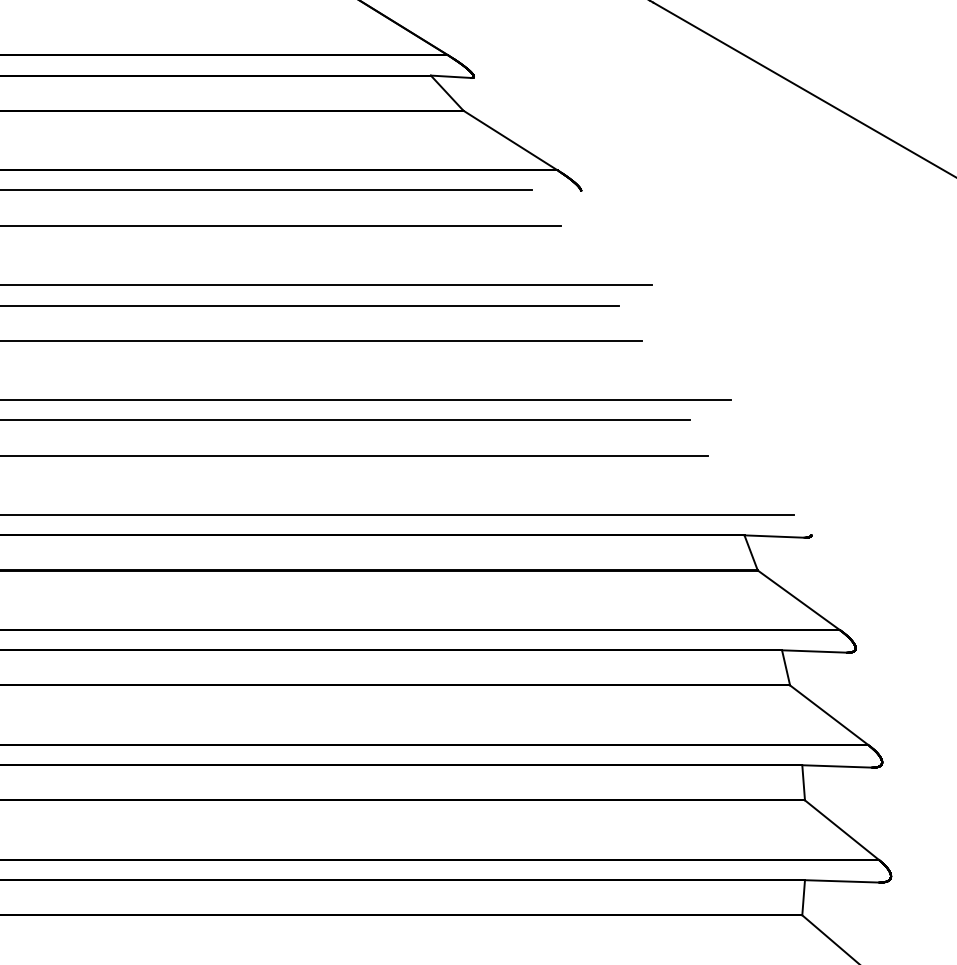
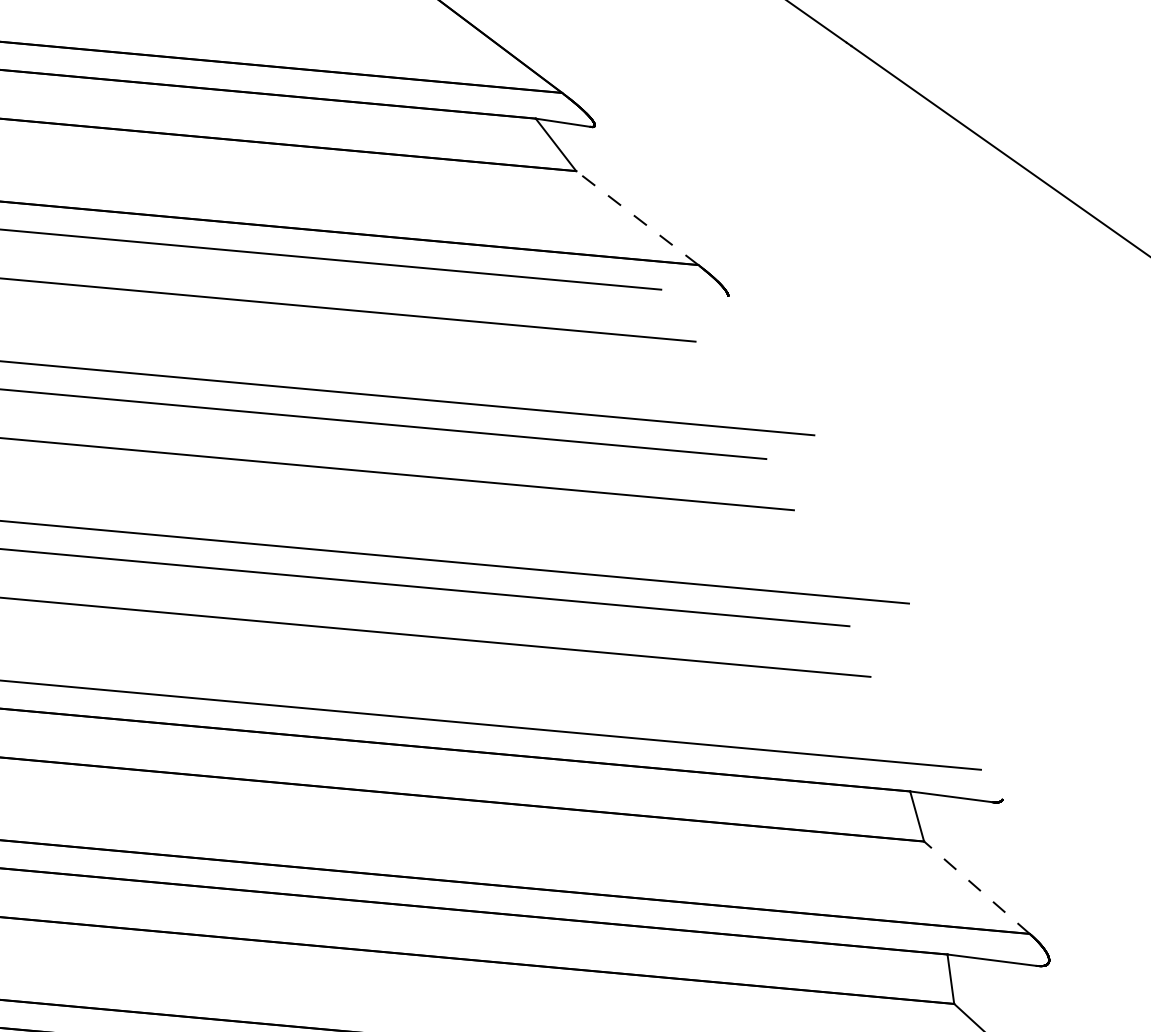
line: (510, 140) -> (637, 218), solid -> dashed
line: (798, 600) -> (976, 887), solid -> dashed

